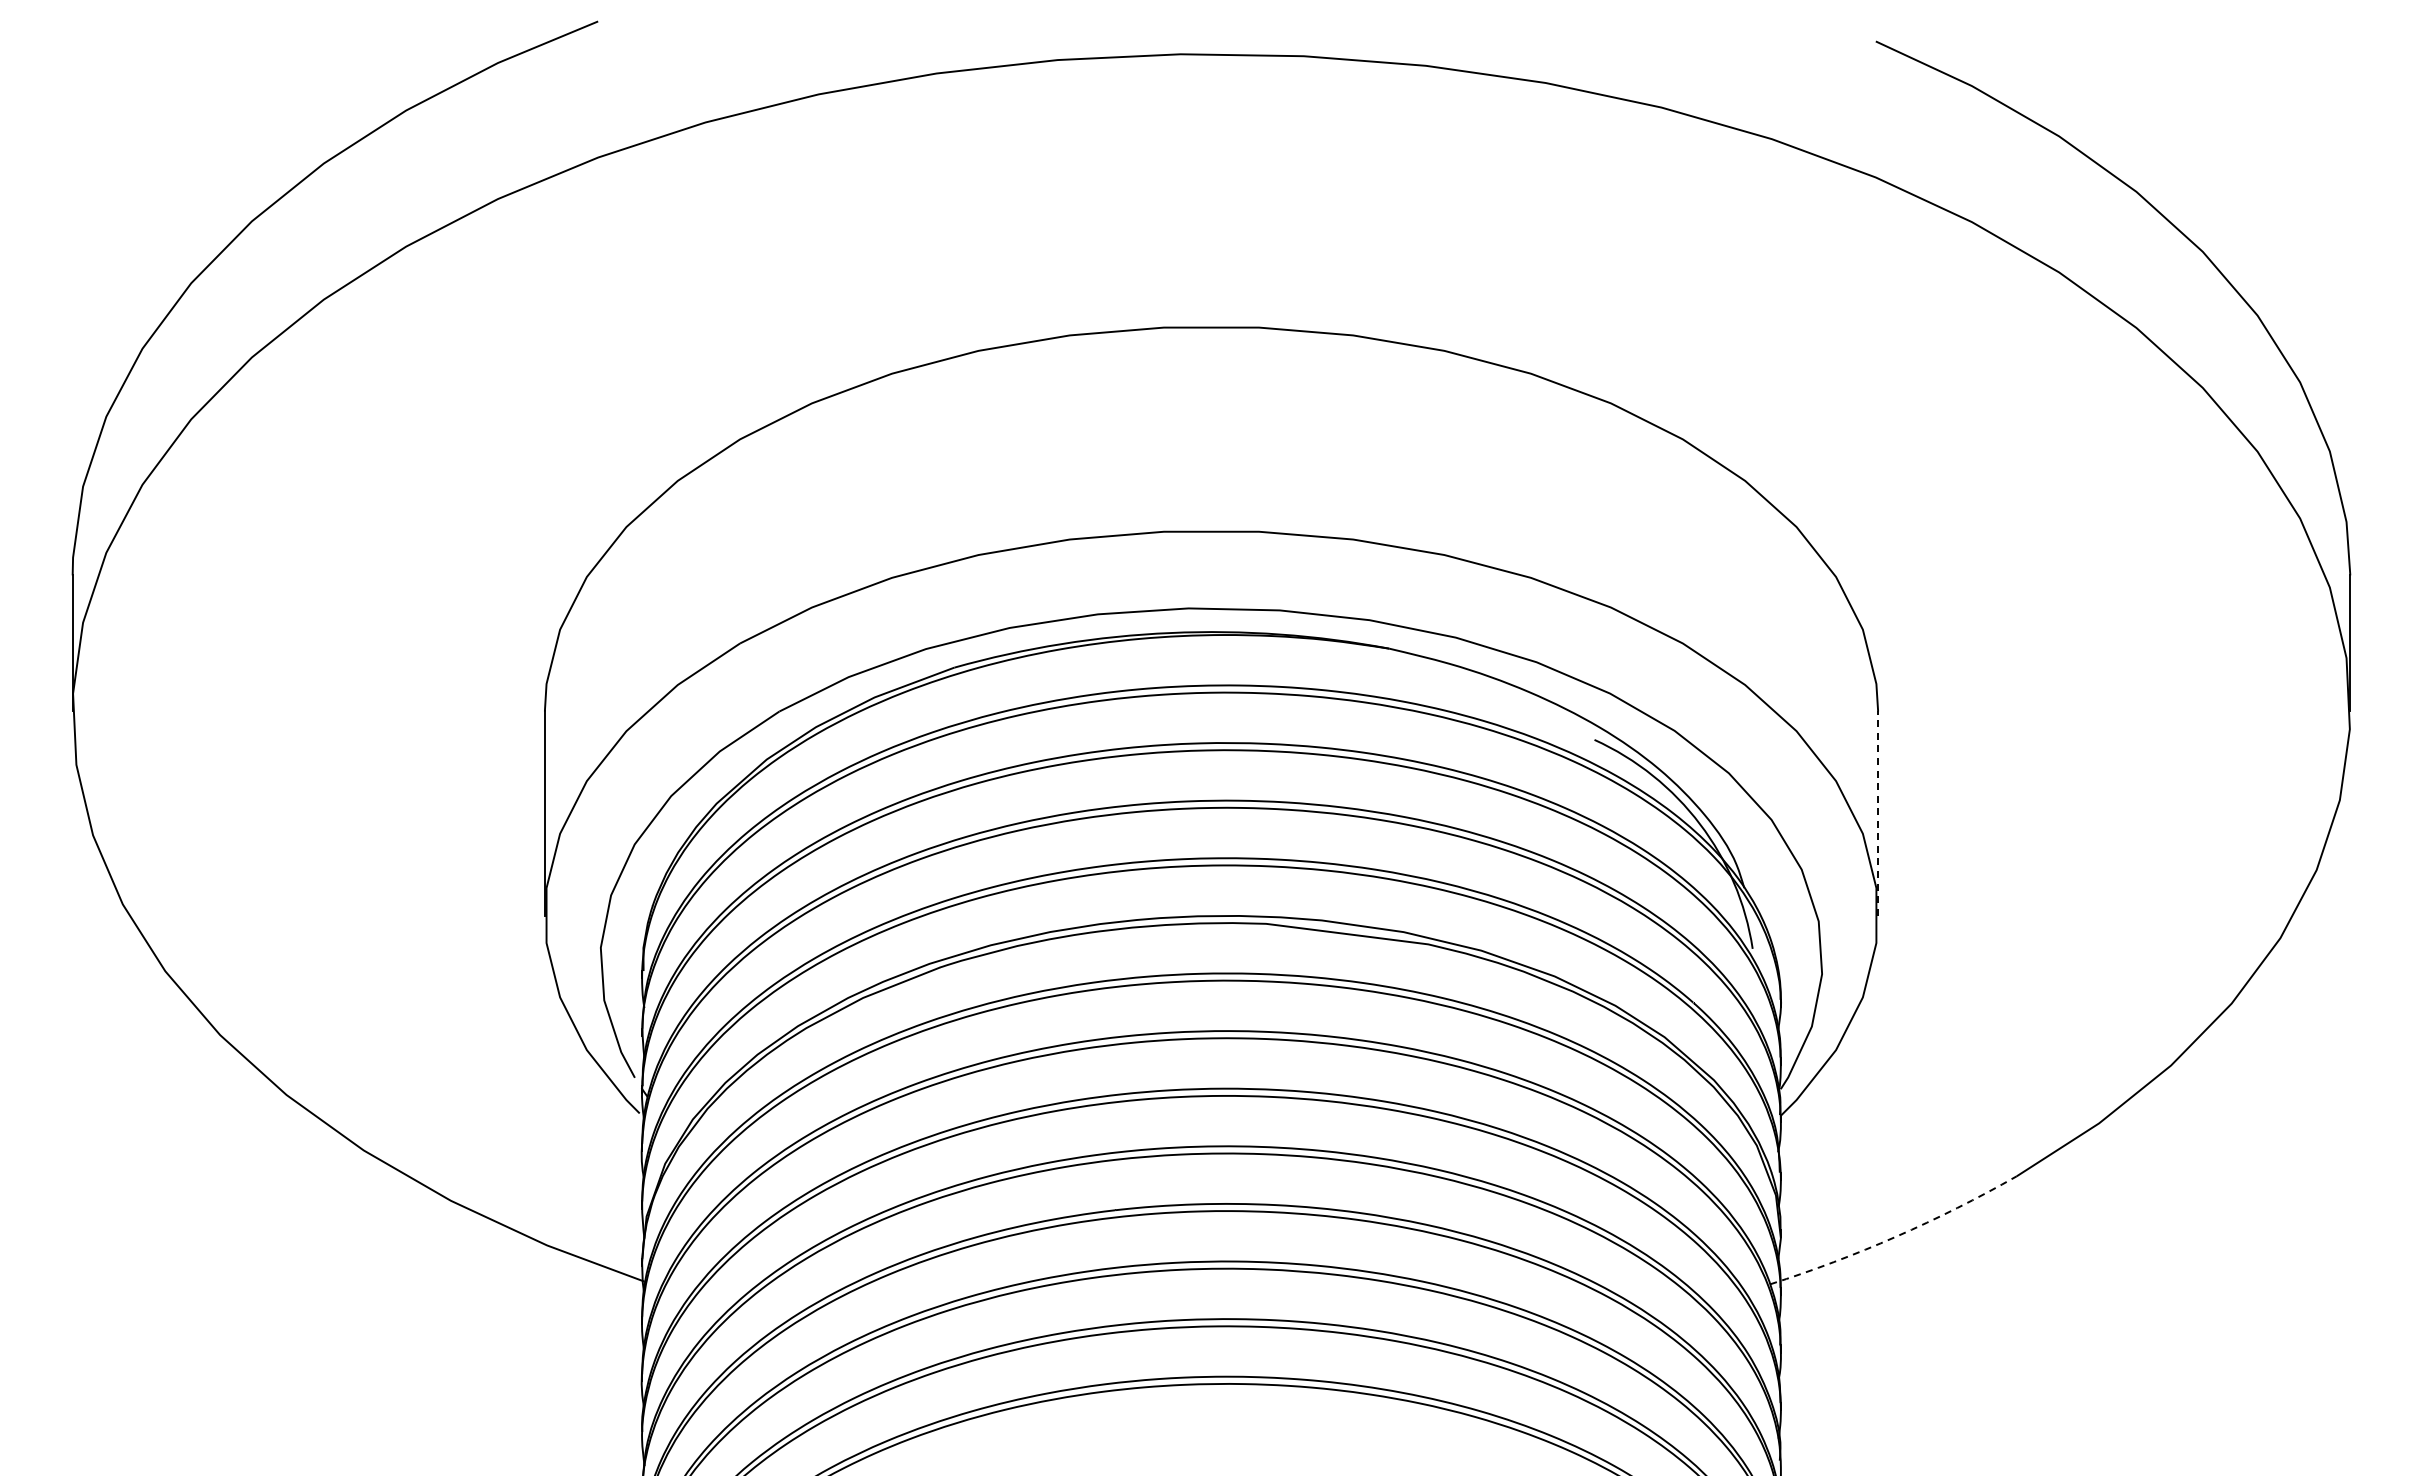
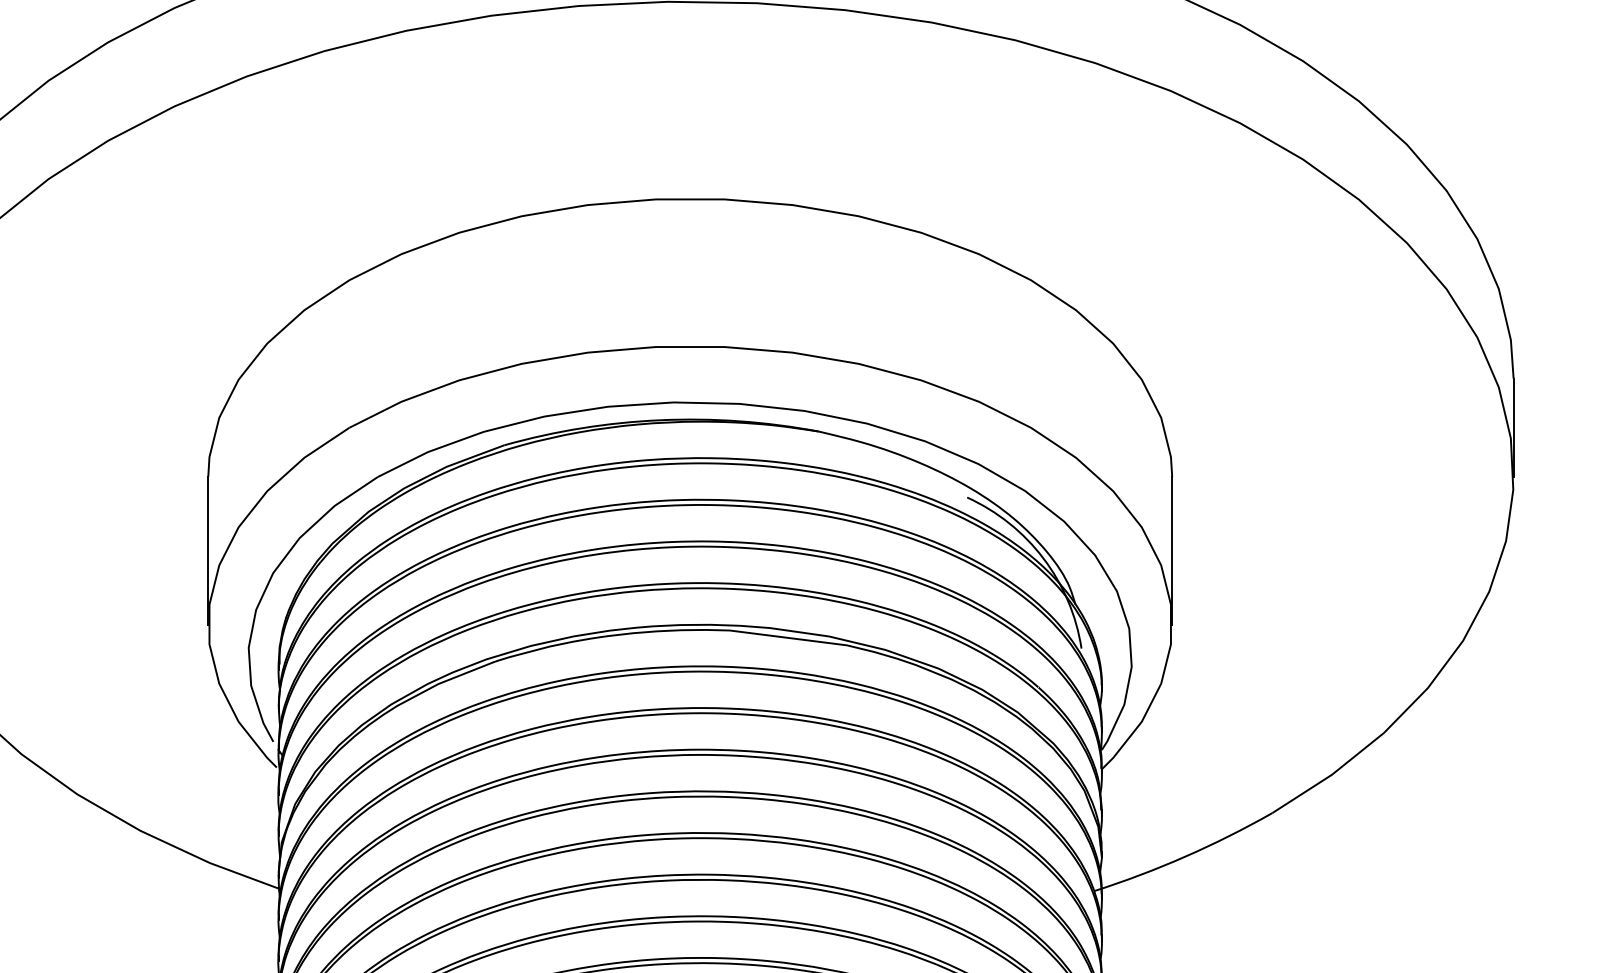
line: (1878, 813) -> (1172, 550), dashed -> solid
arc: (1896, 1236) -> (1185, 856), dashed -> solid

